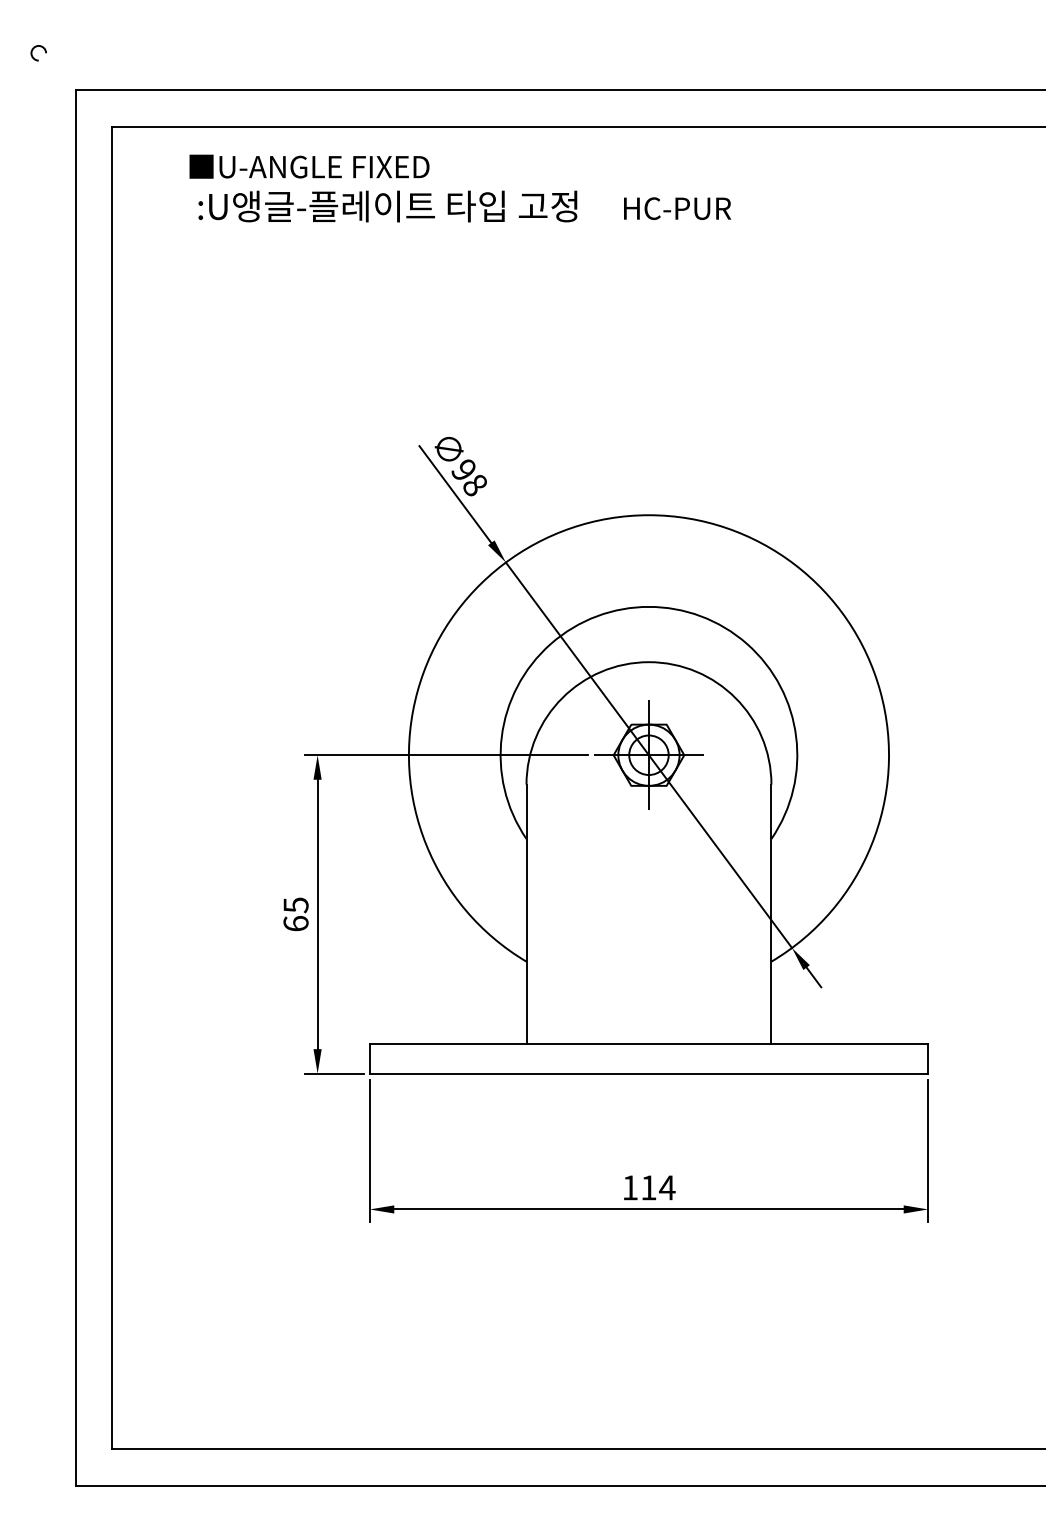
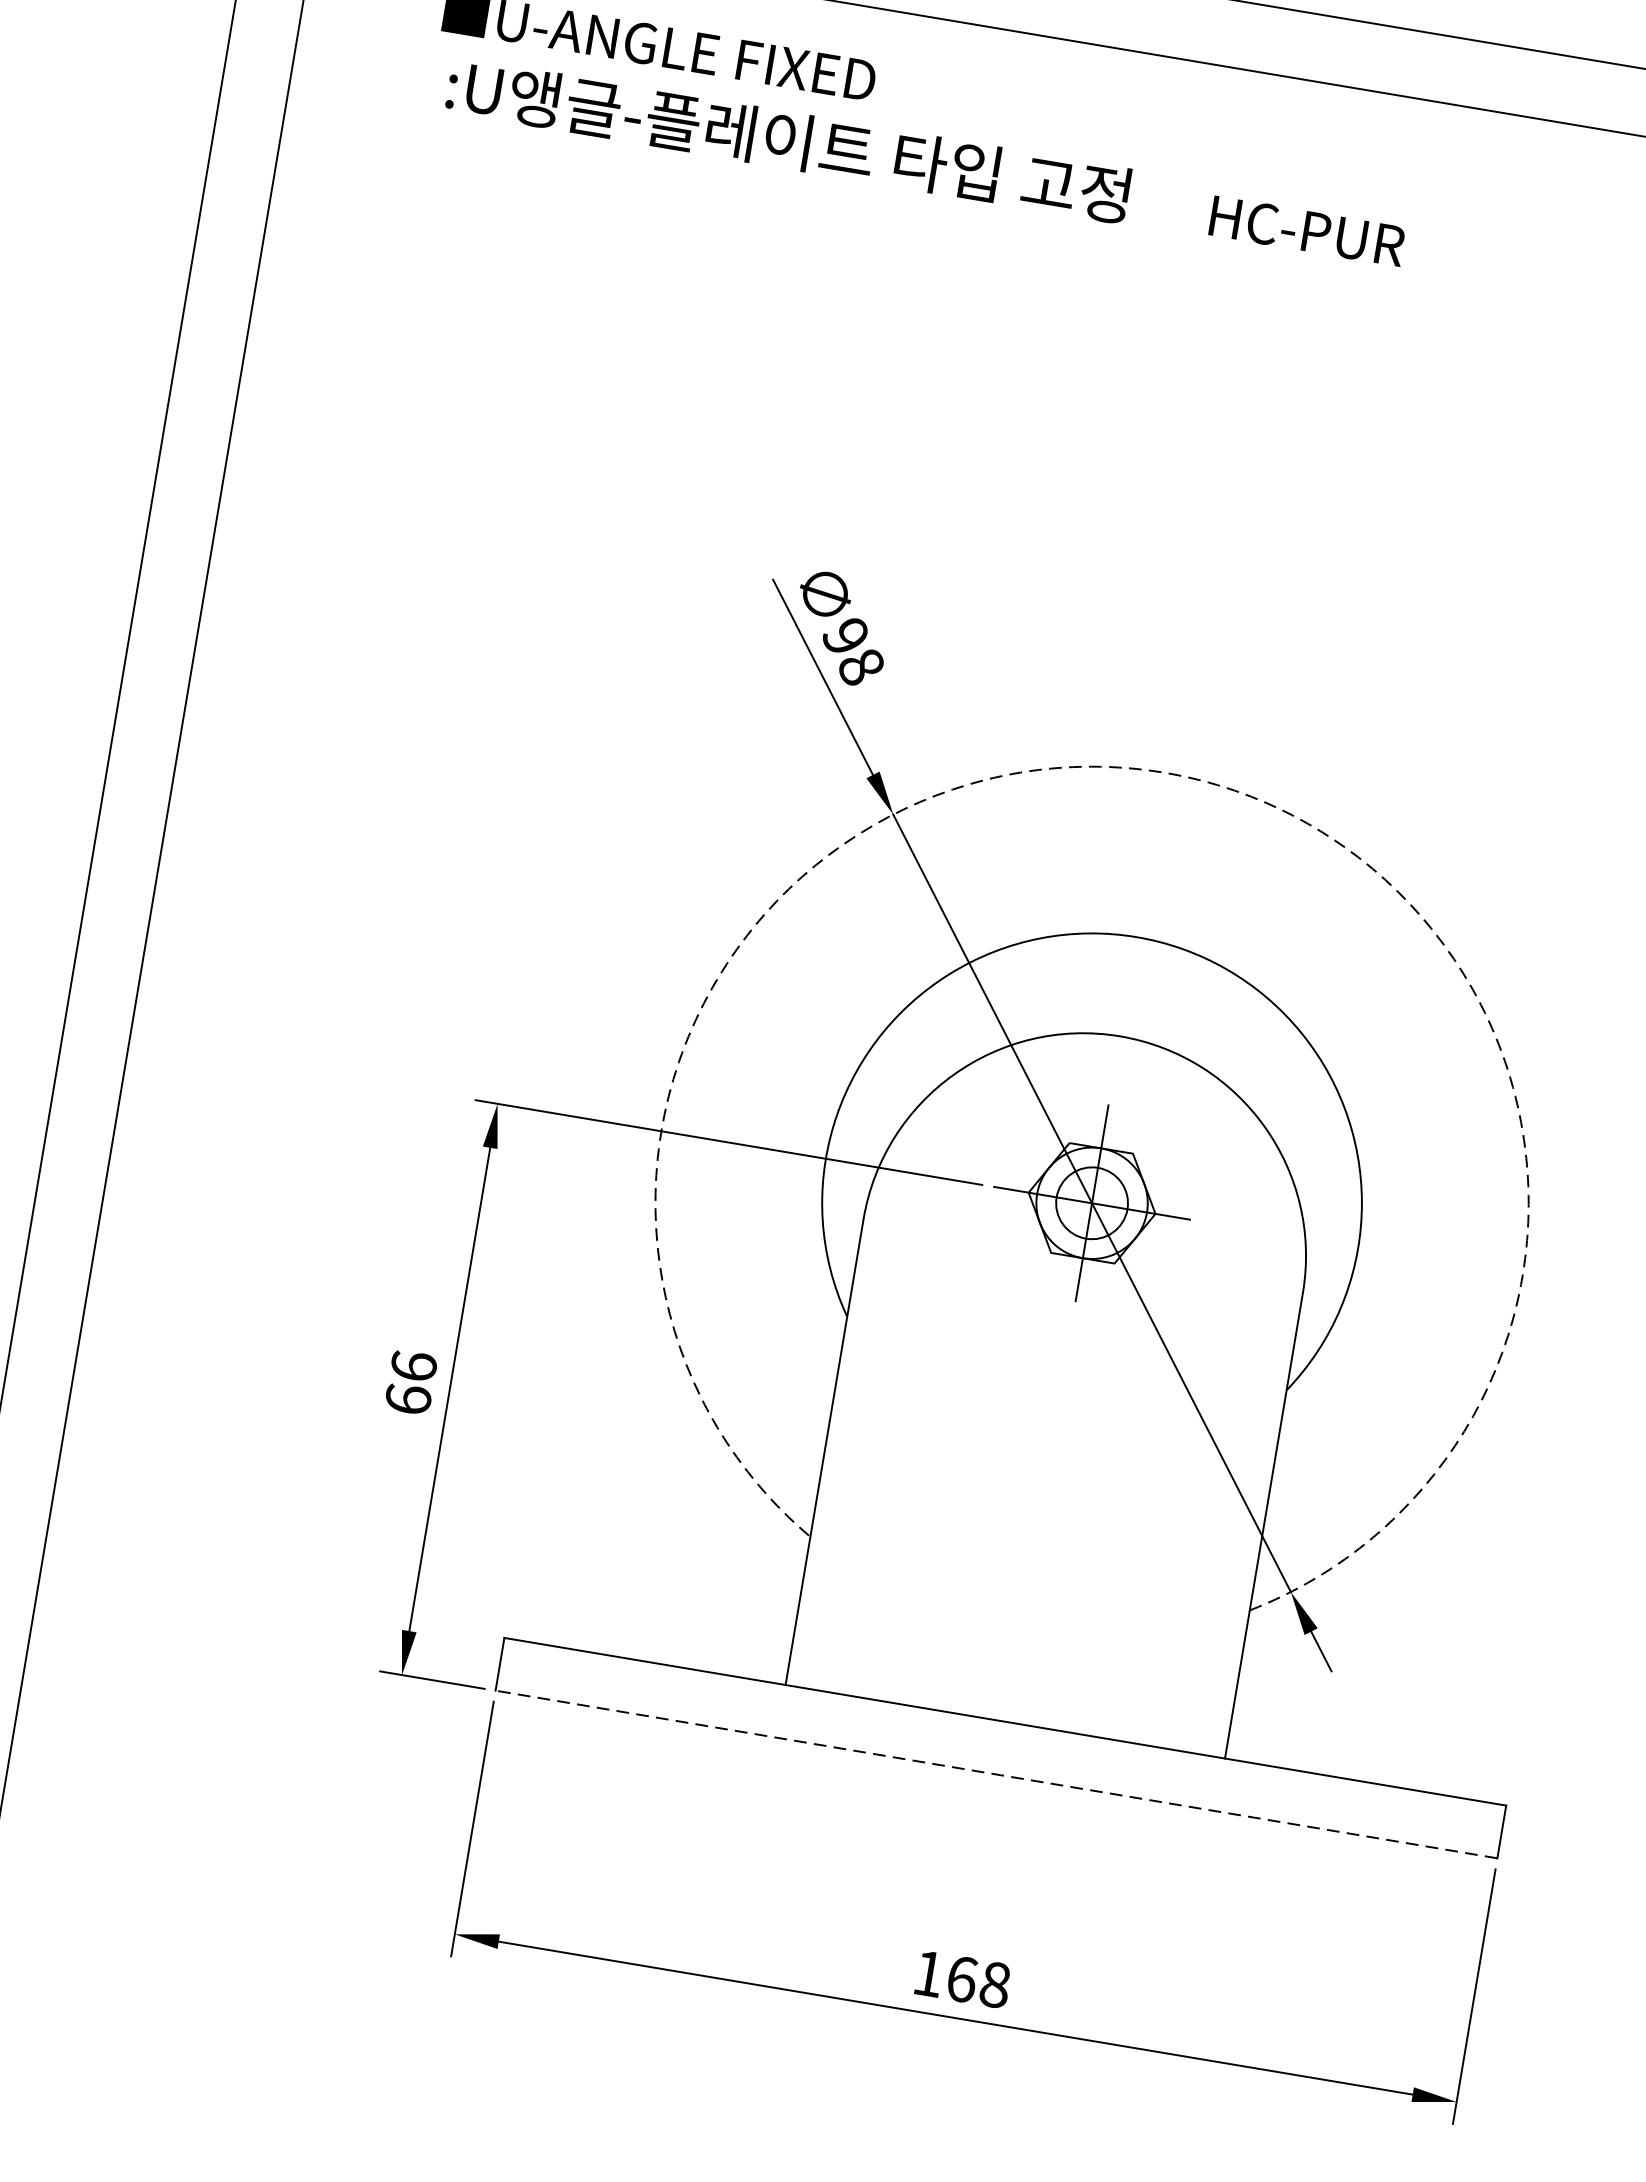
arc: (648, 515) -> (1163, 773), solid -> dashed
text: (295, 905) -> (412, 1366), 65 -> 66
line: (648, 1073) -> (995, 1774), solid -> dashed
text: (658, 1187) -> (979, 1981), 114 -> 168

